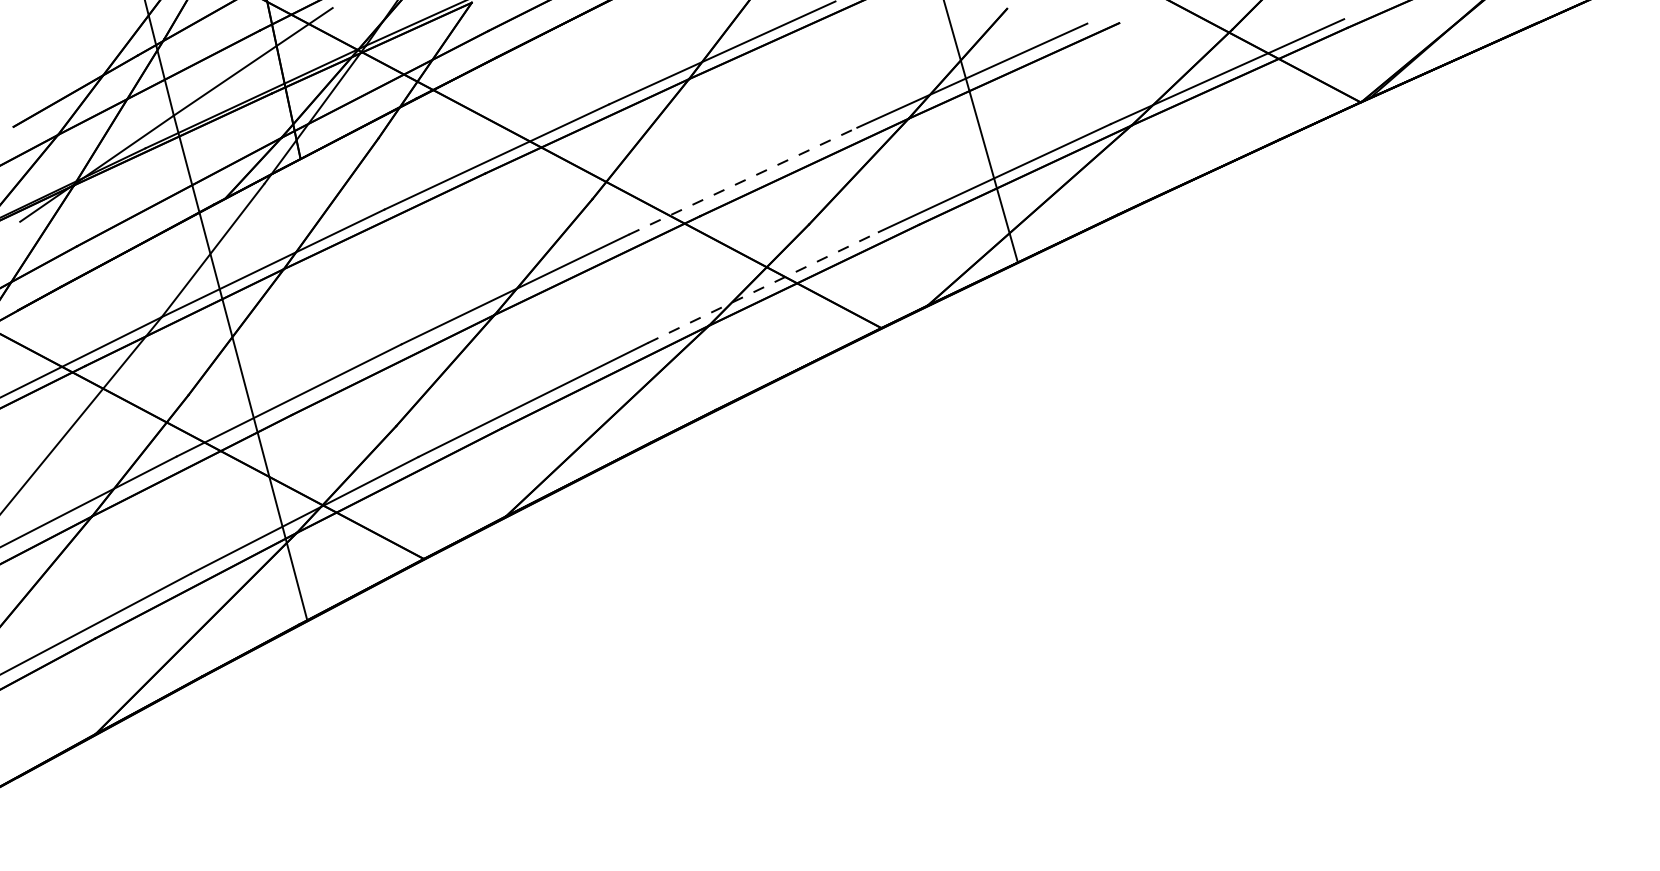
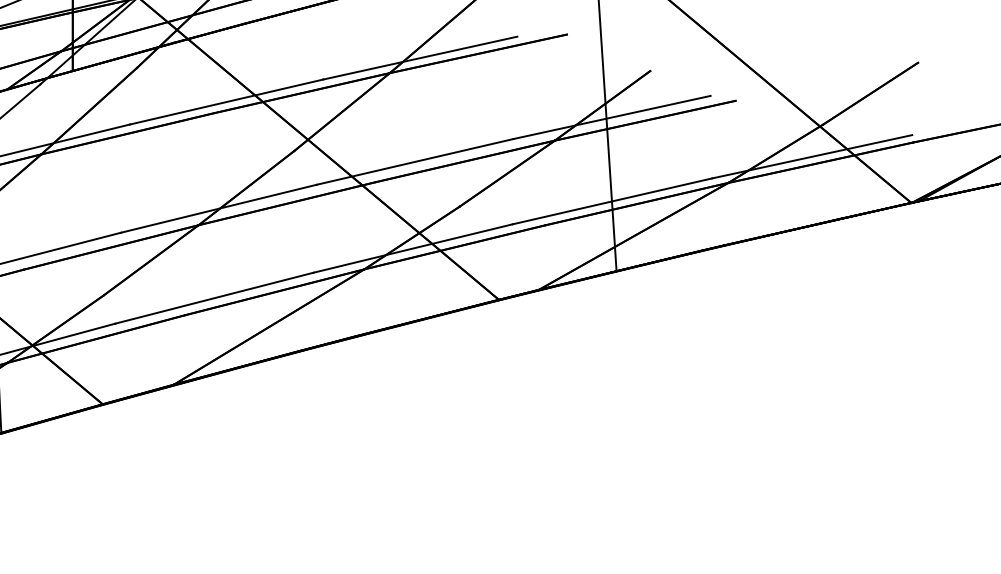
line: (743, 180) -> (415, 161), dashed -> solid
line: (763, 287) -> (413, 248), dashed -> solid

